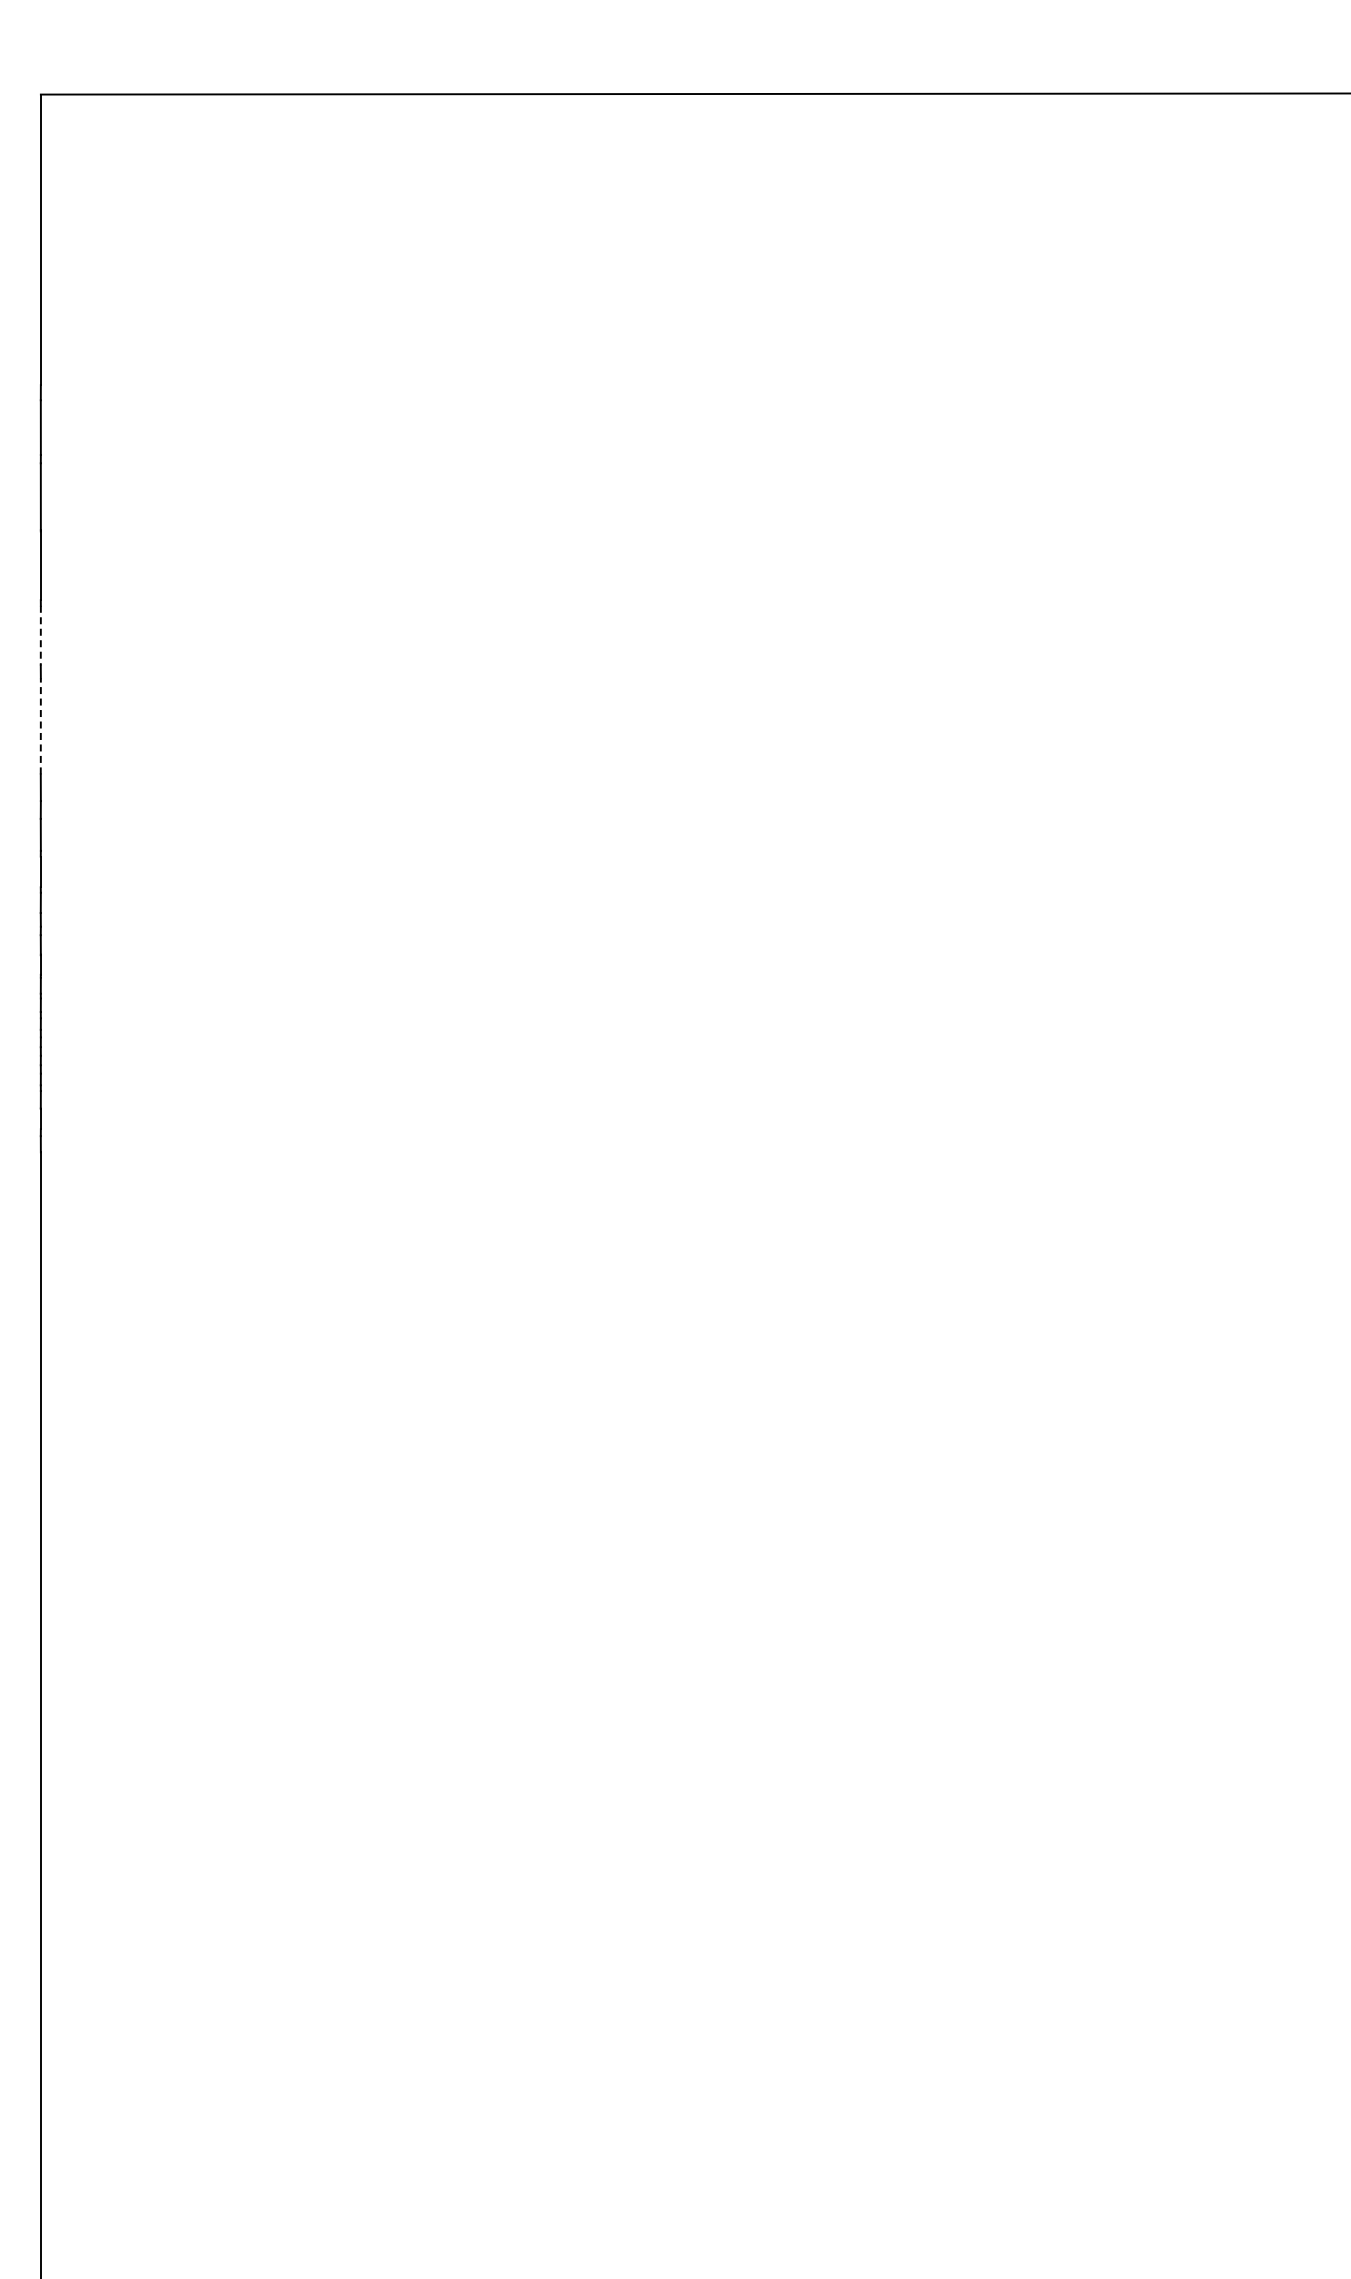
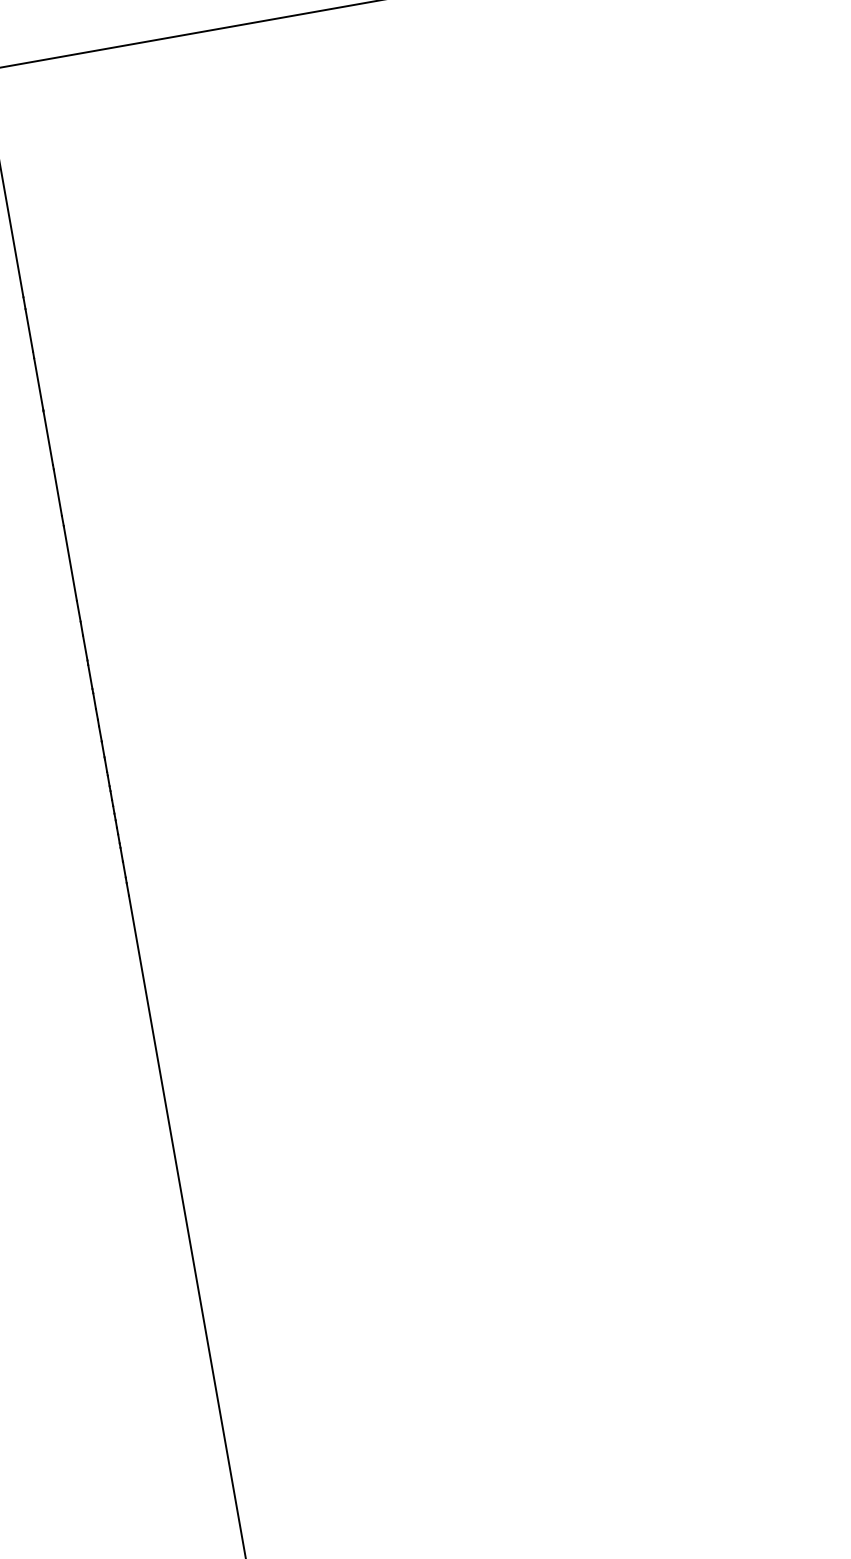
line: (40, 635) -> (57, 492), dashed -> solid
line: (40, 725) -> (69, 562), dashed -> solid

